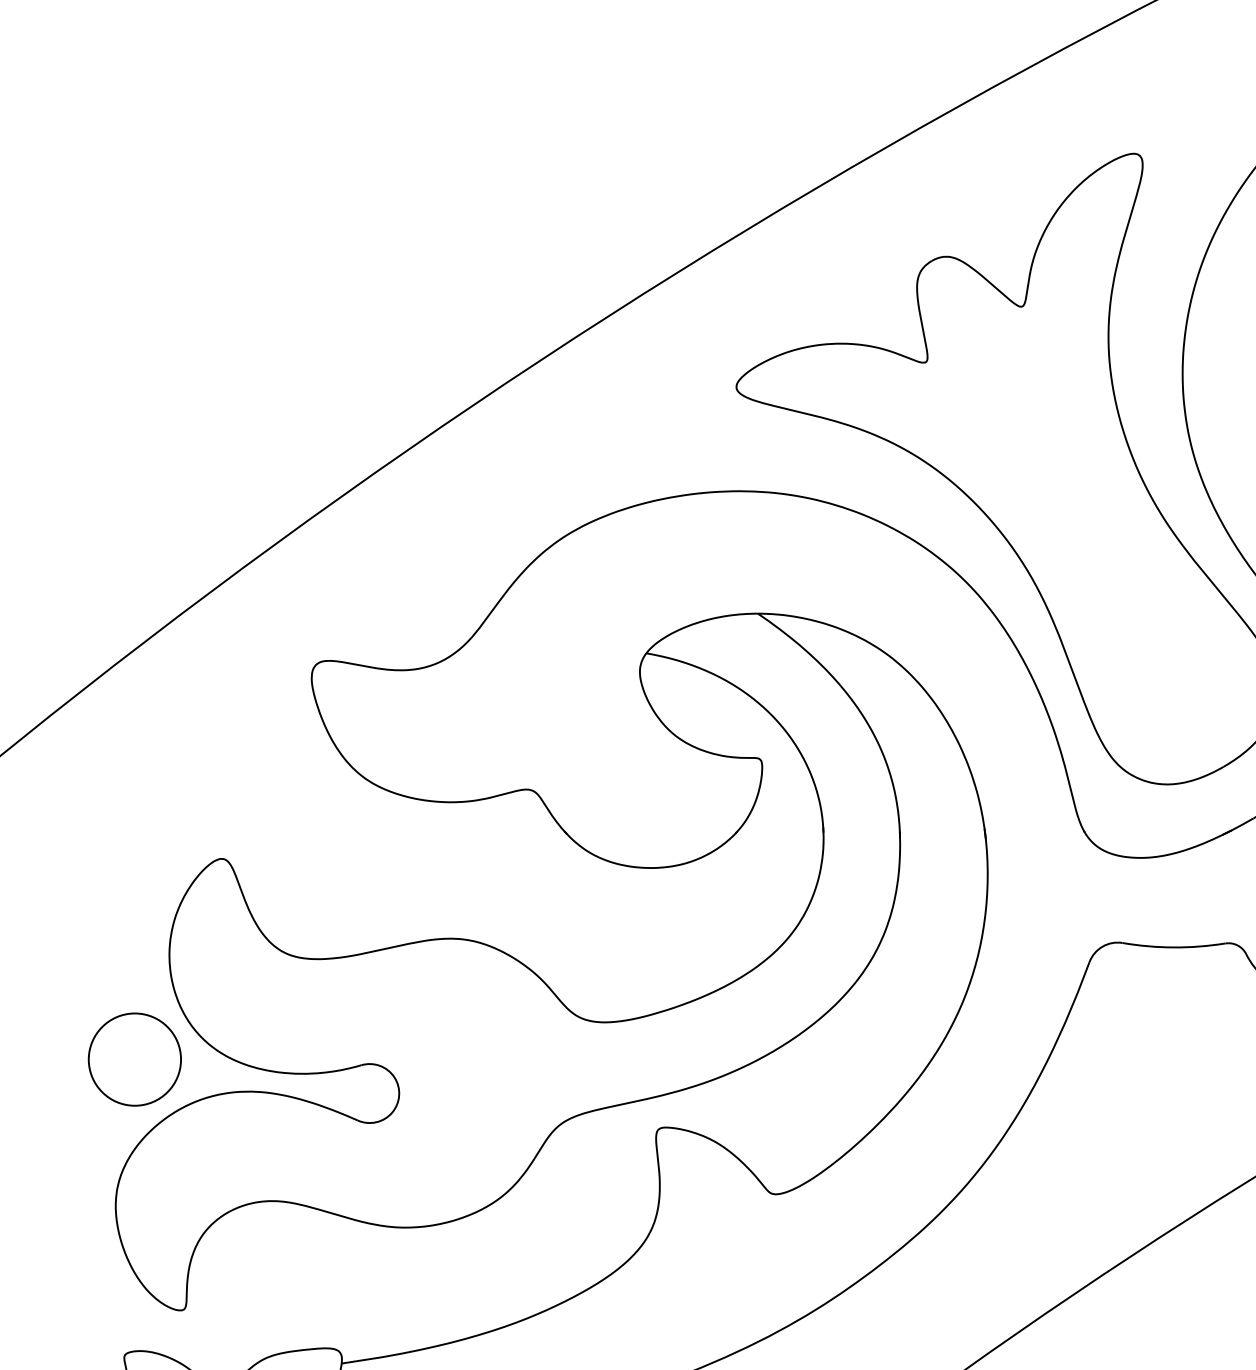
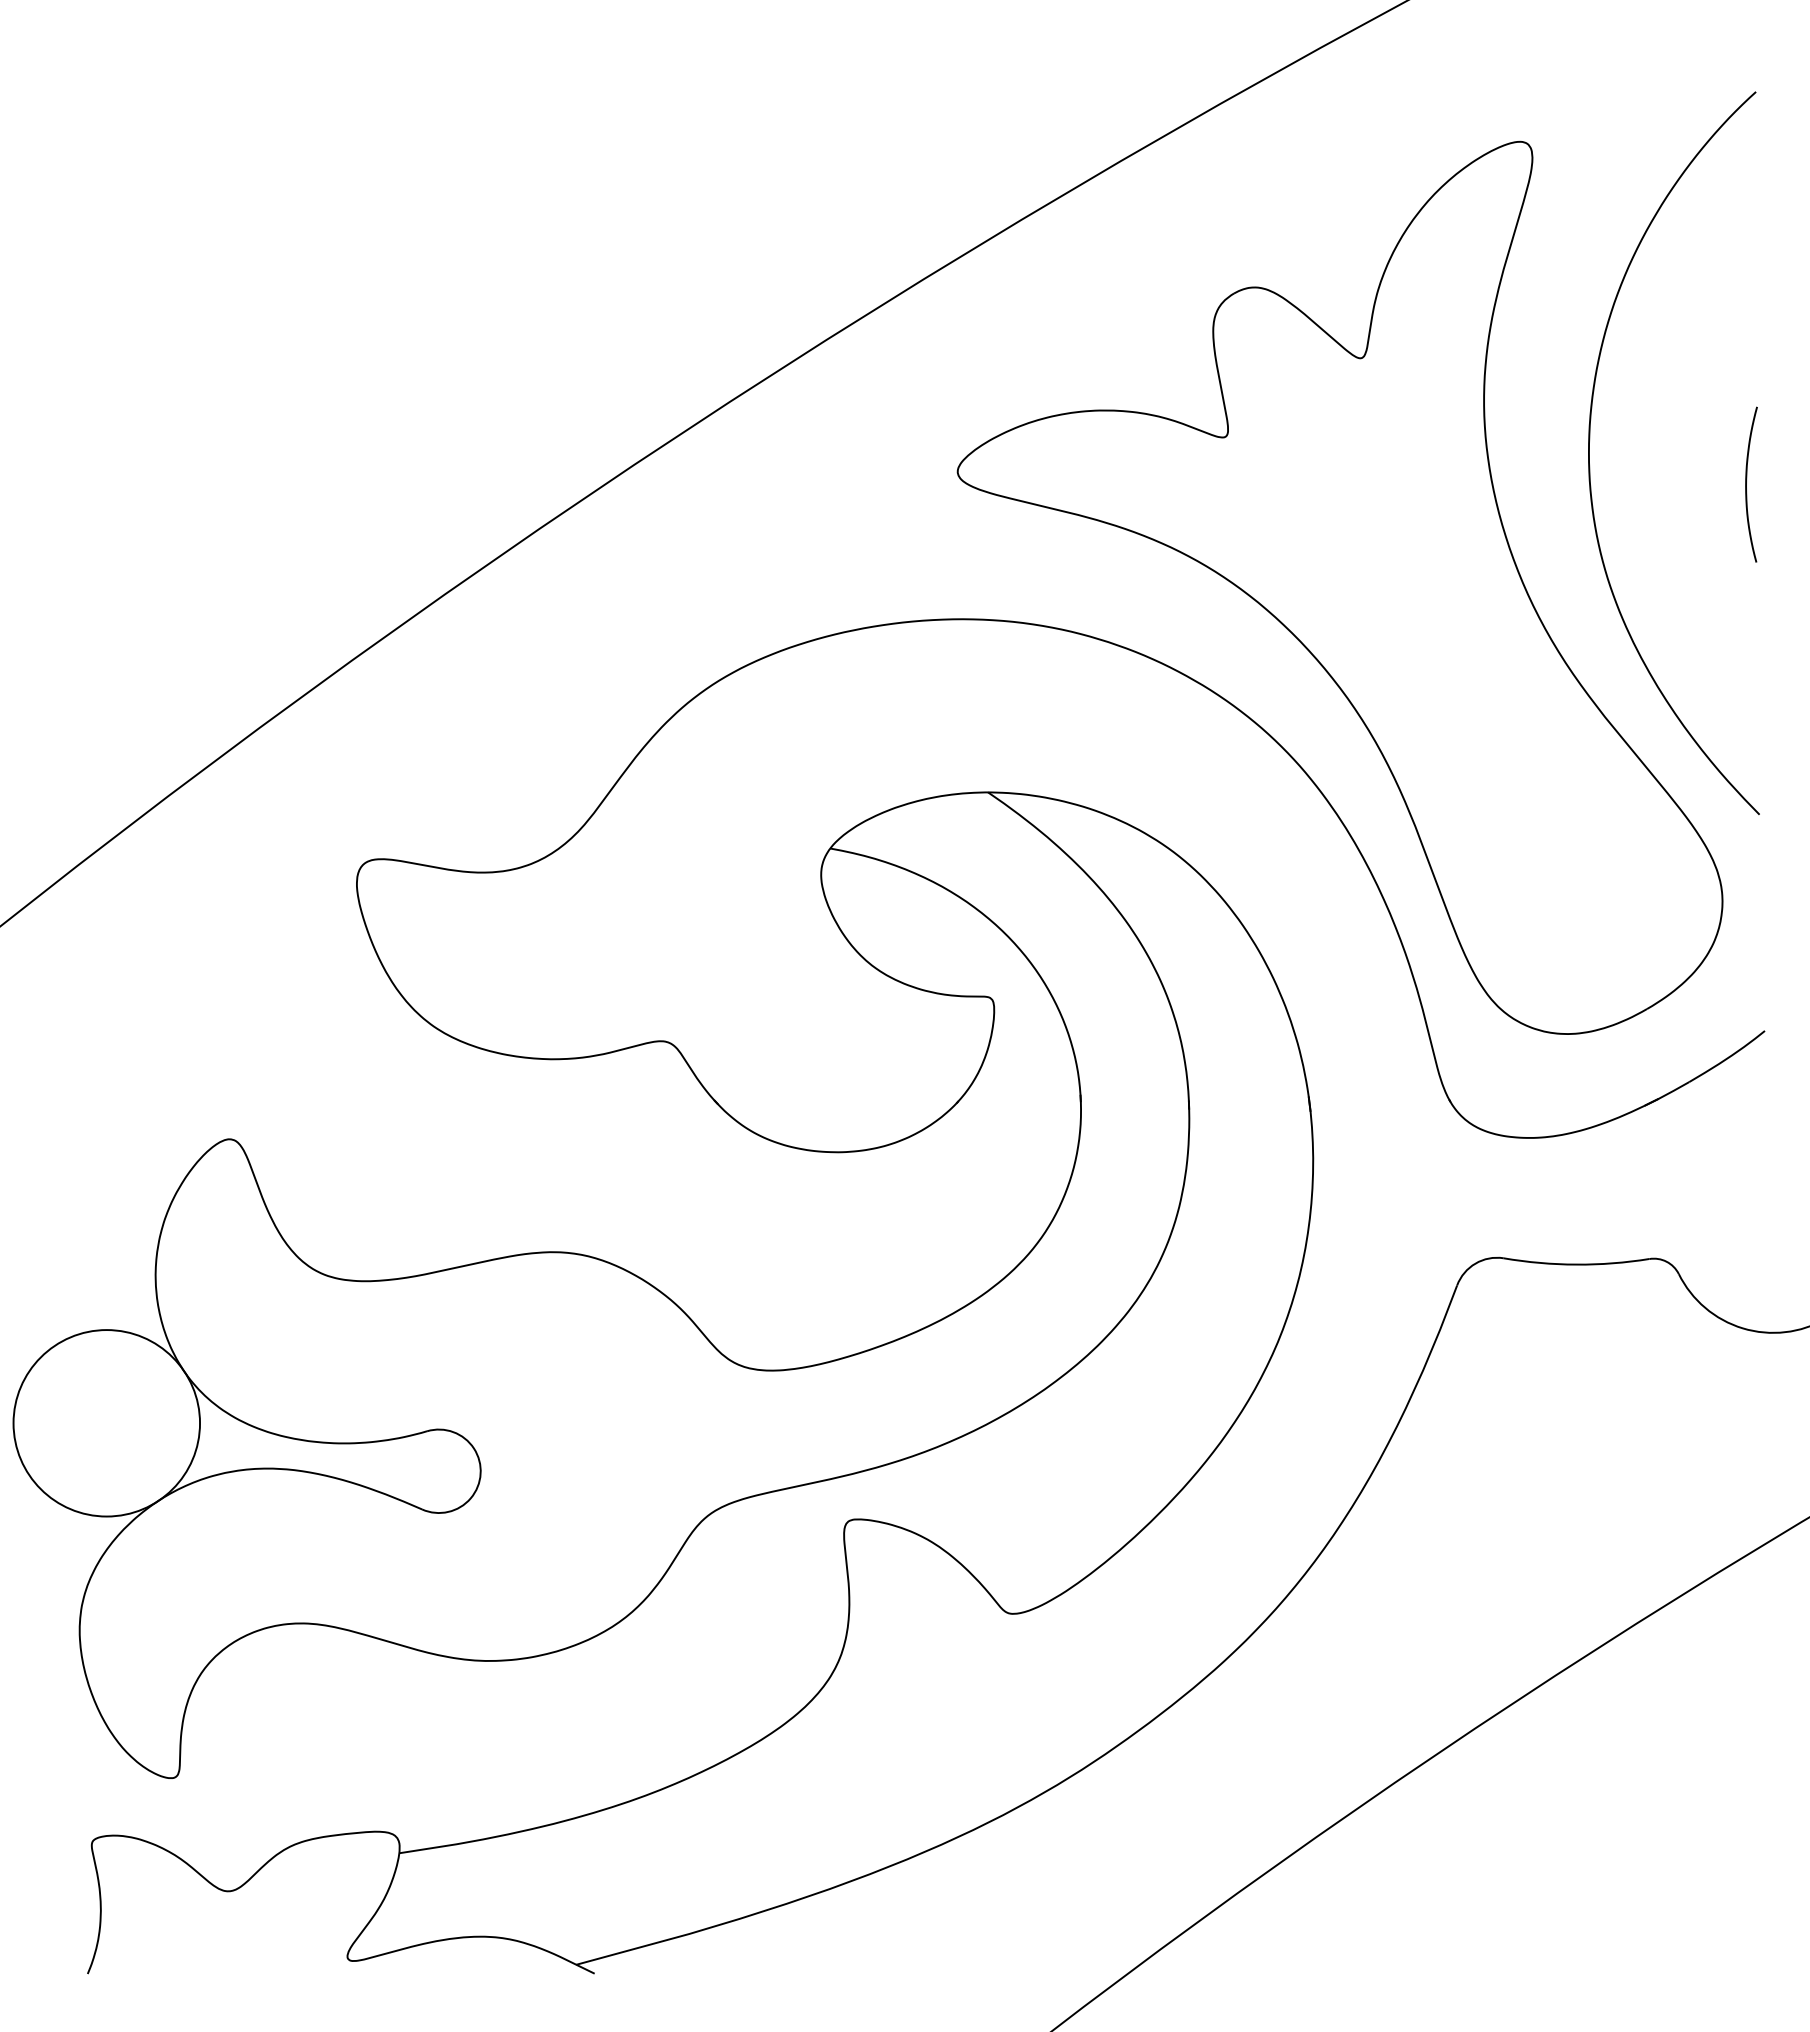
circle: (134, 1059) -> (106, 1423), size x1.43

